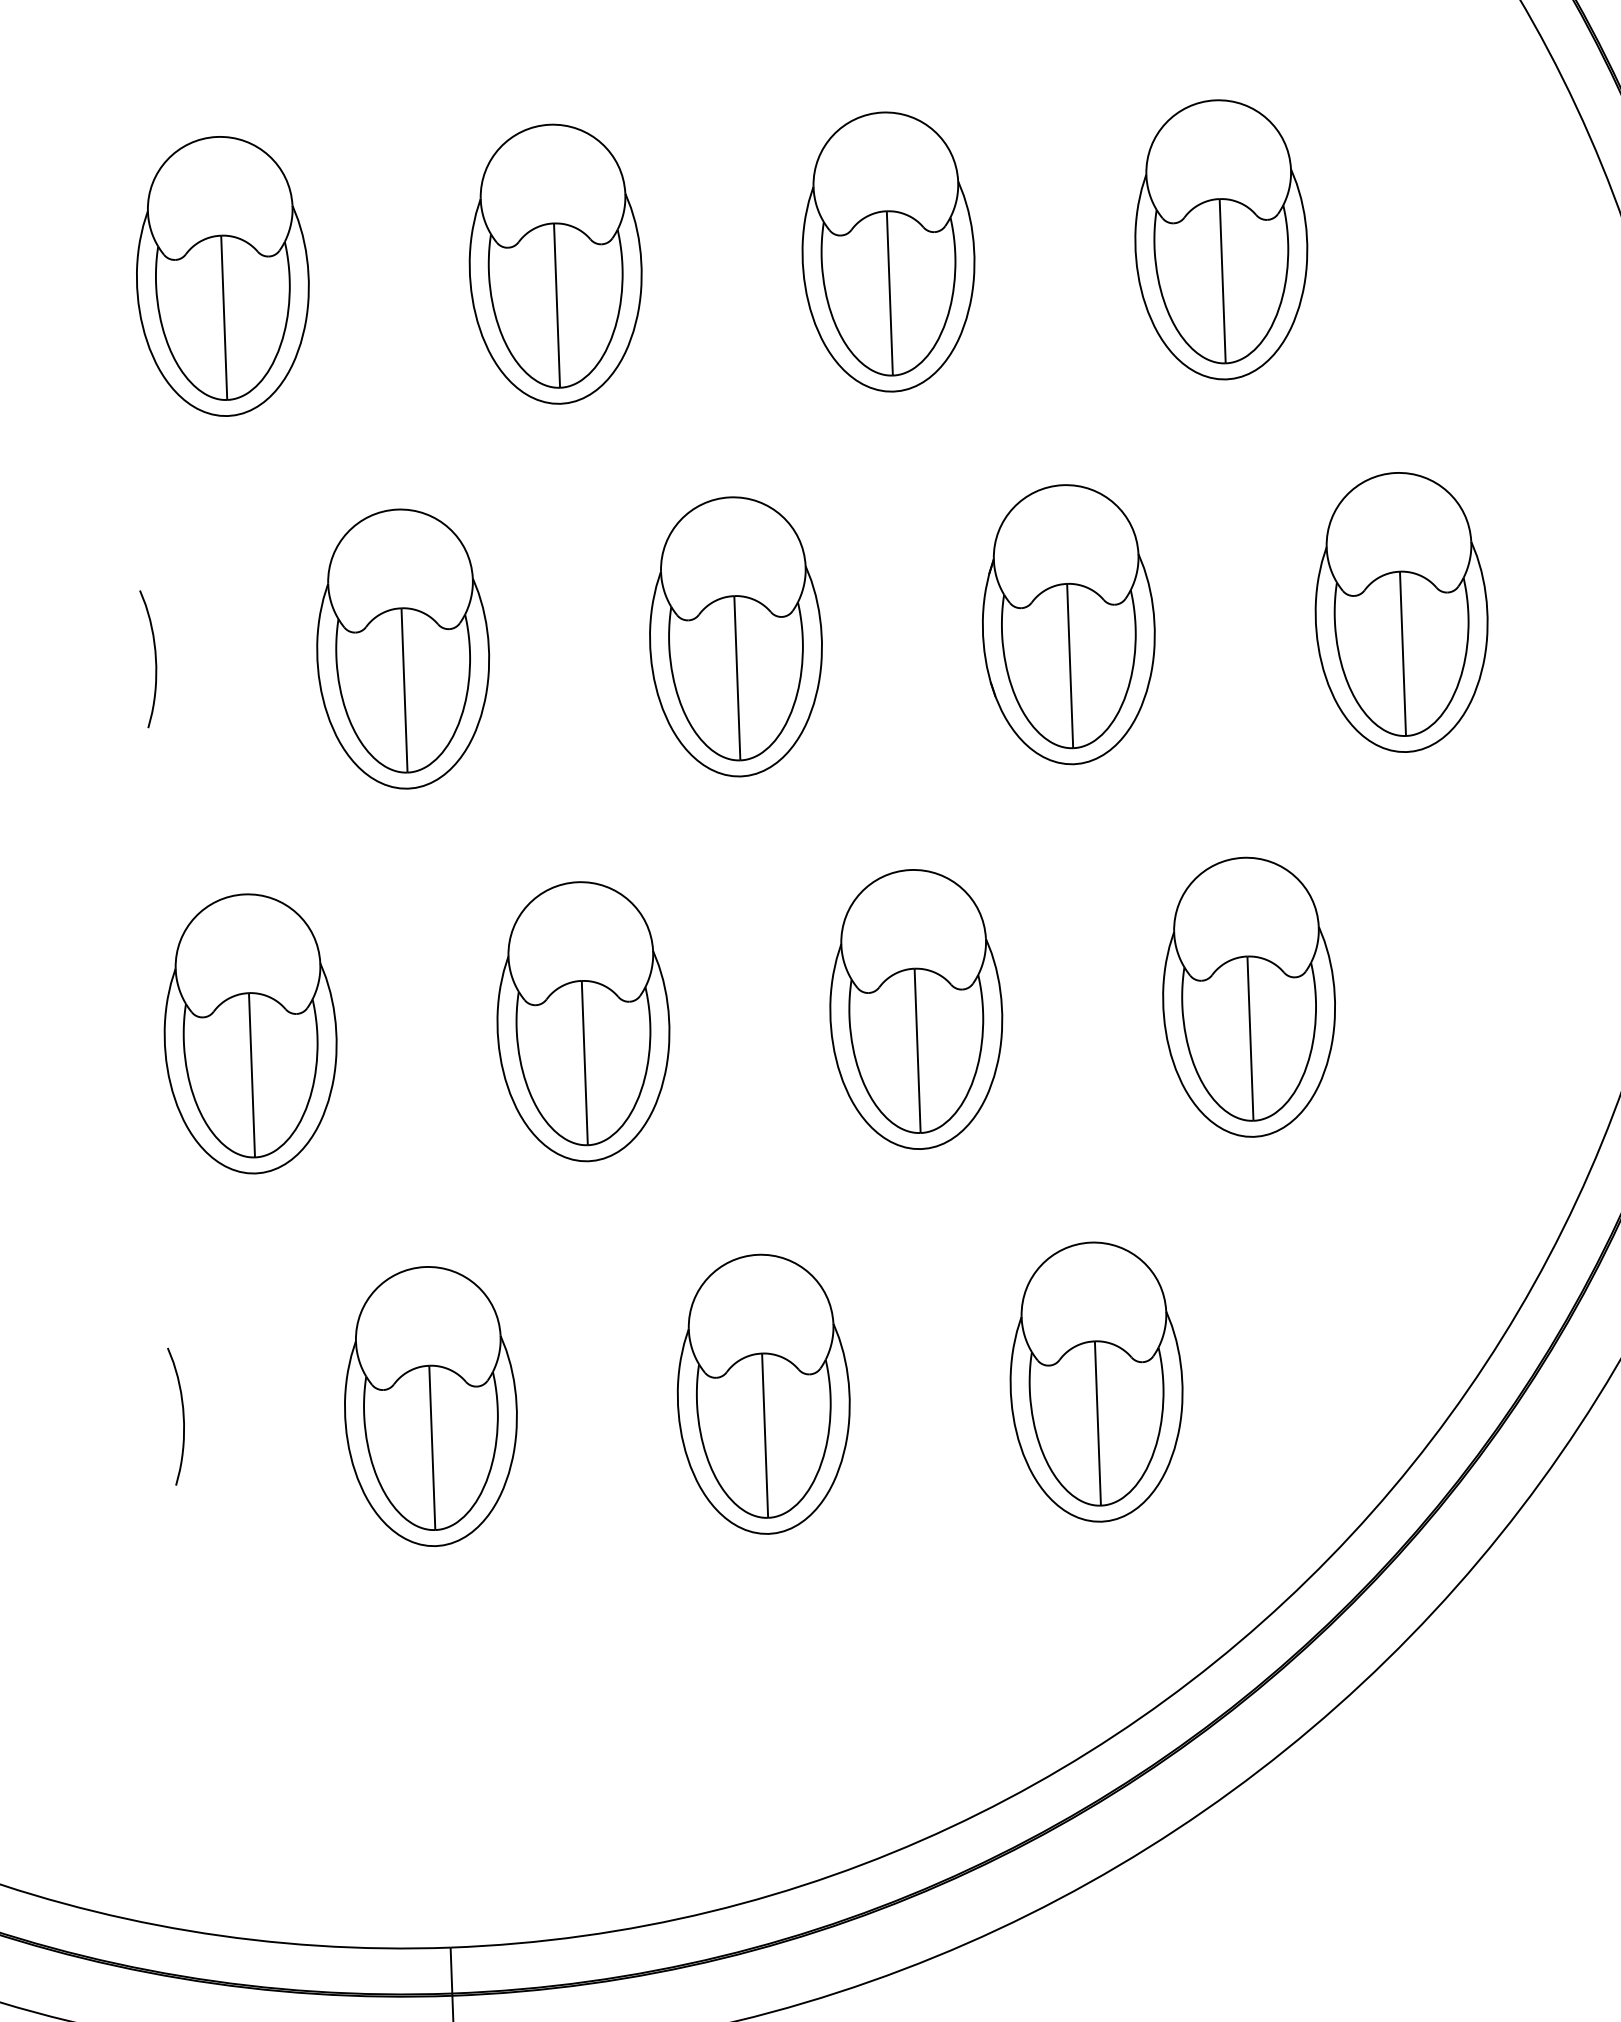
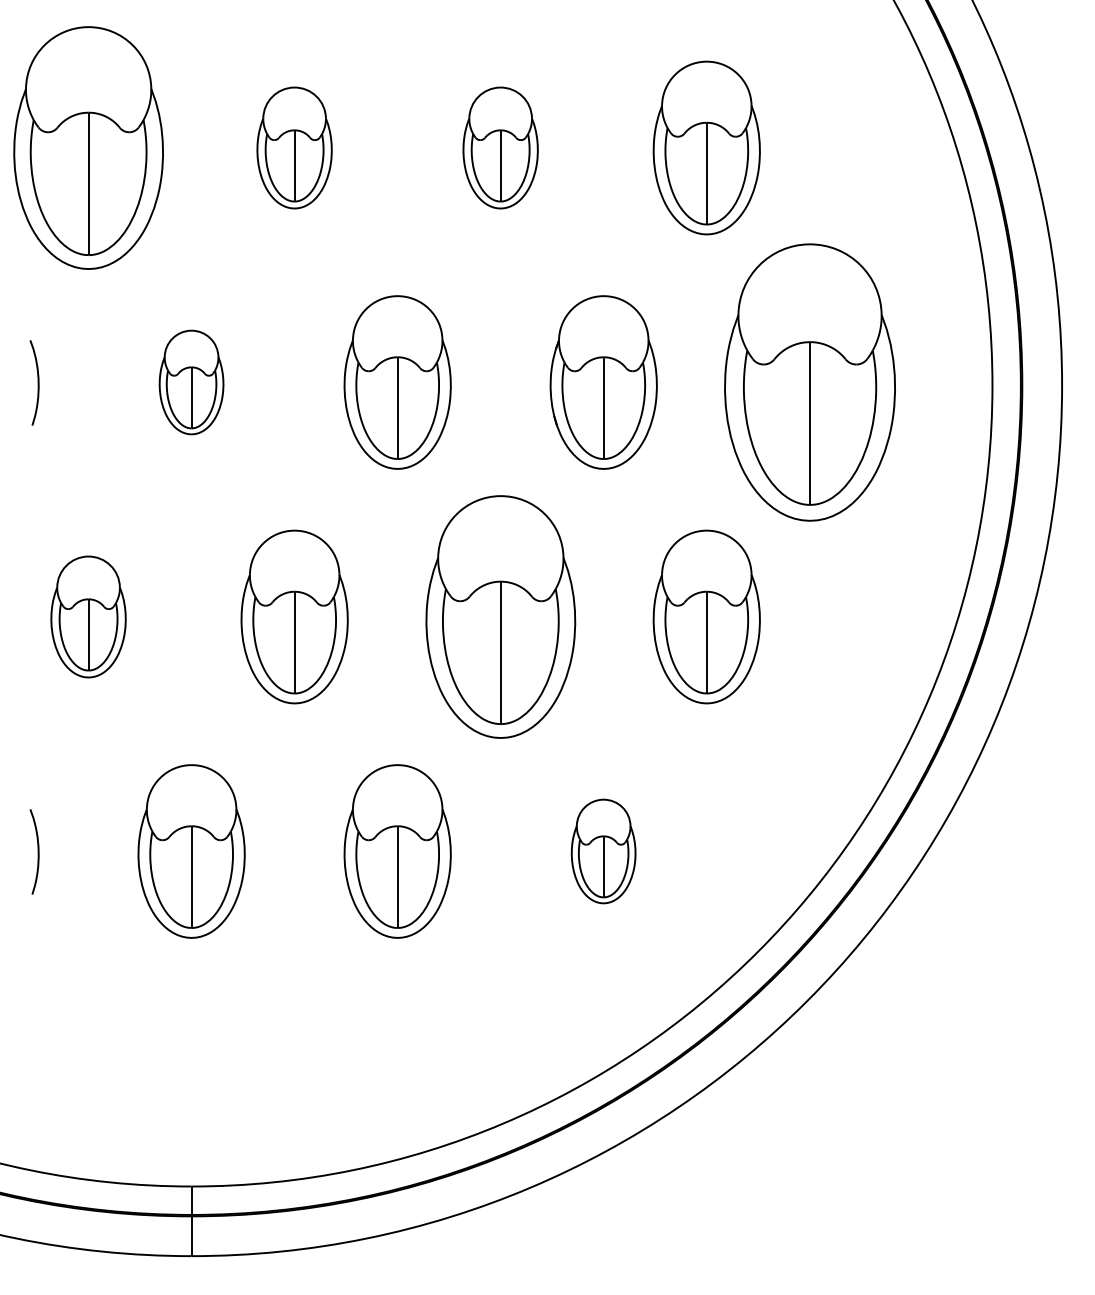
part: (887, 251) -> (500, 147), size x0.7
part: (555, 263) -> (294, 147), size x0.7
part: (222, 275) -> (88, 147), size x1.4
part: (1400, 612) -> (809, 382), size x1.6
part: (402, 649) -> (191, 382), size x0.6
part: (915, 1008) -> (500, 616), size x1.4
part: (250, 1033) -> (88, 616), size x0.7
part: (1095, 1382) -> (603, 851), size x0.6

